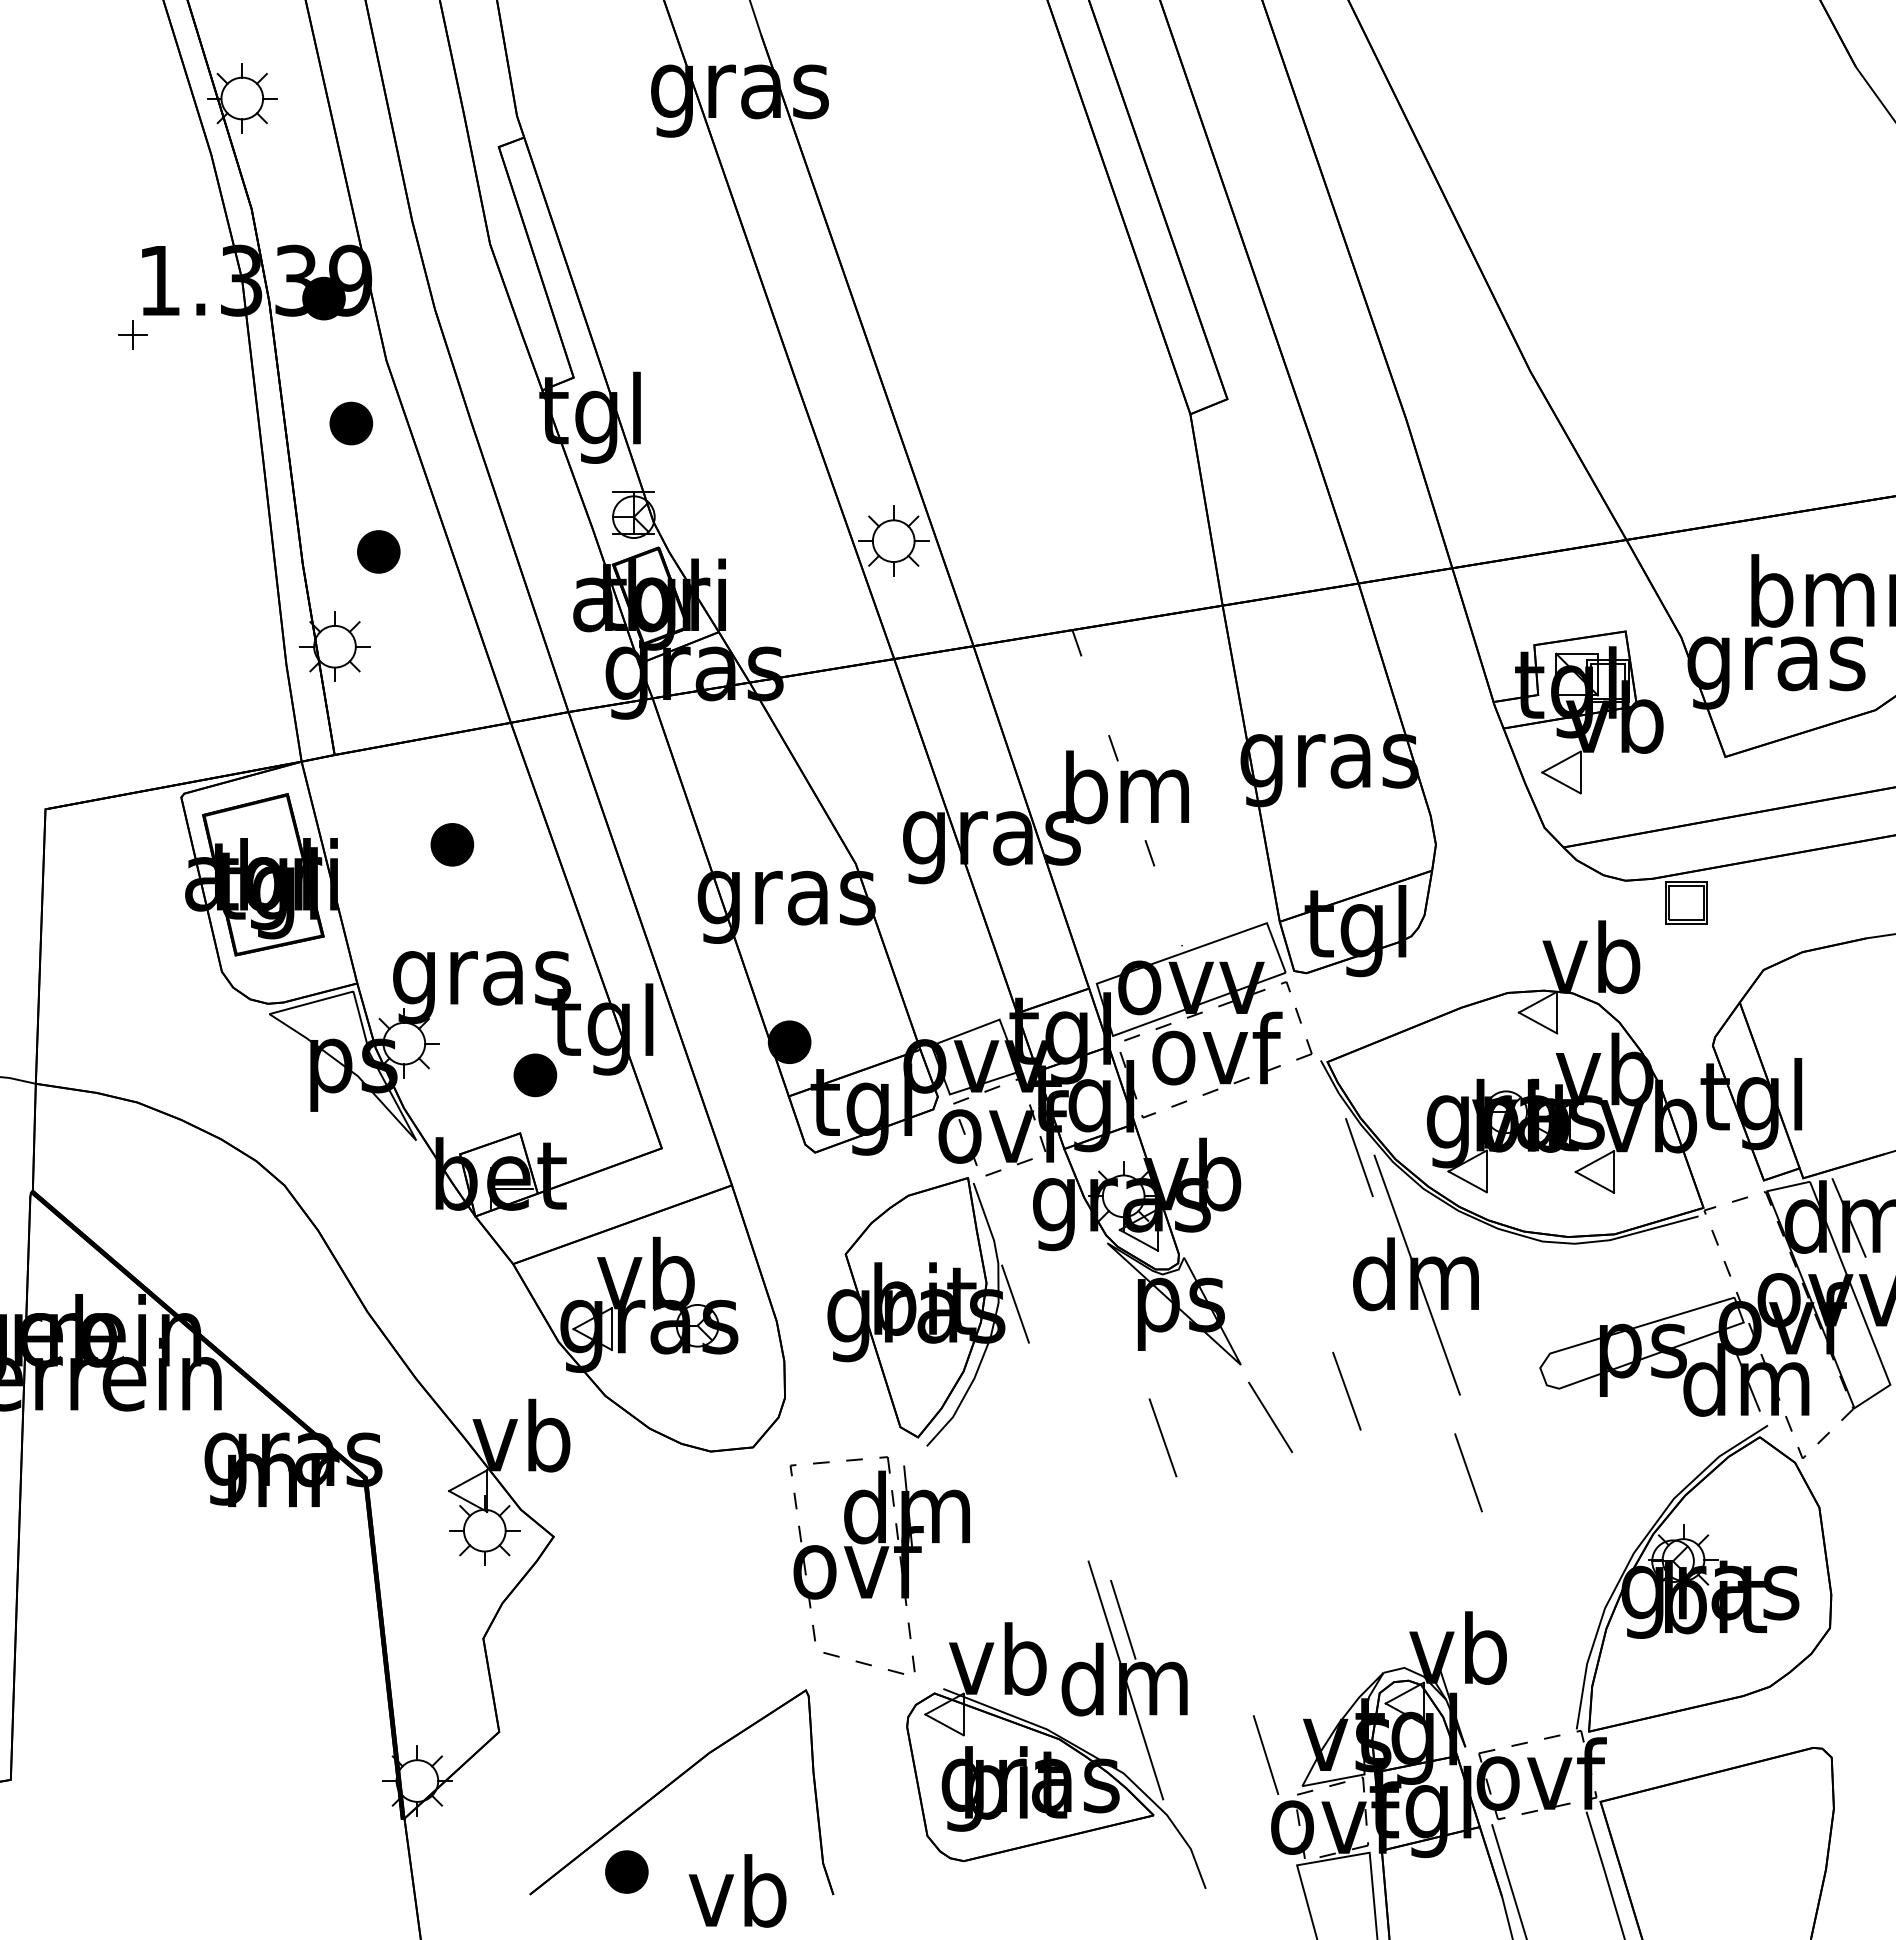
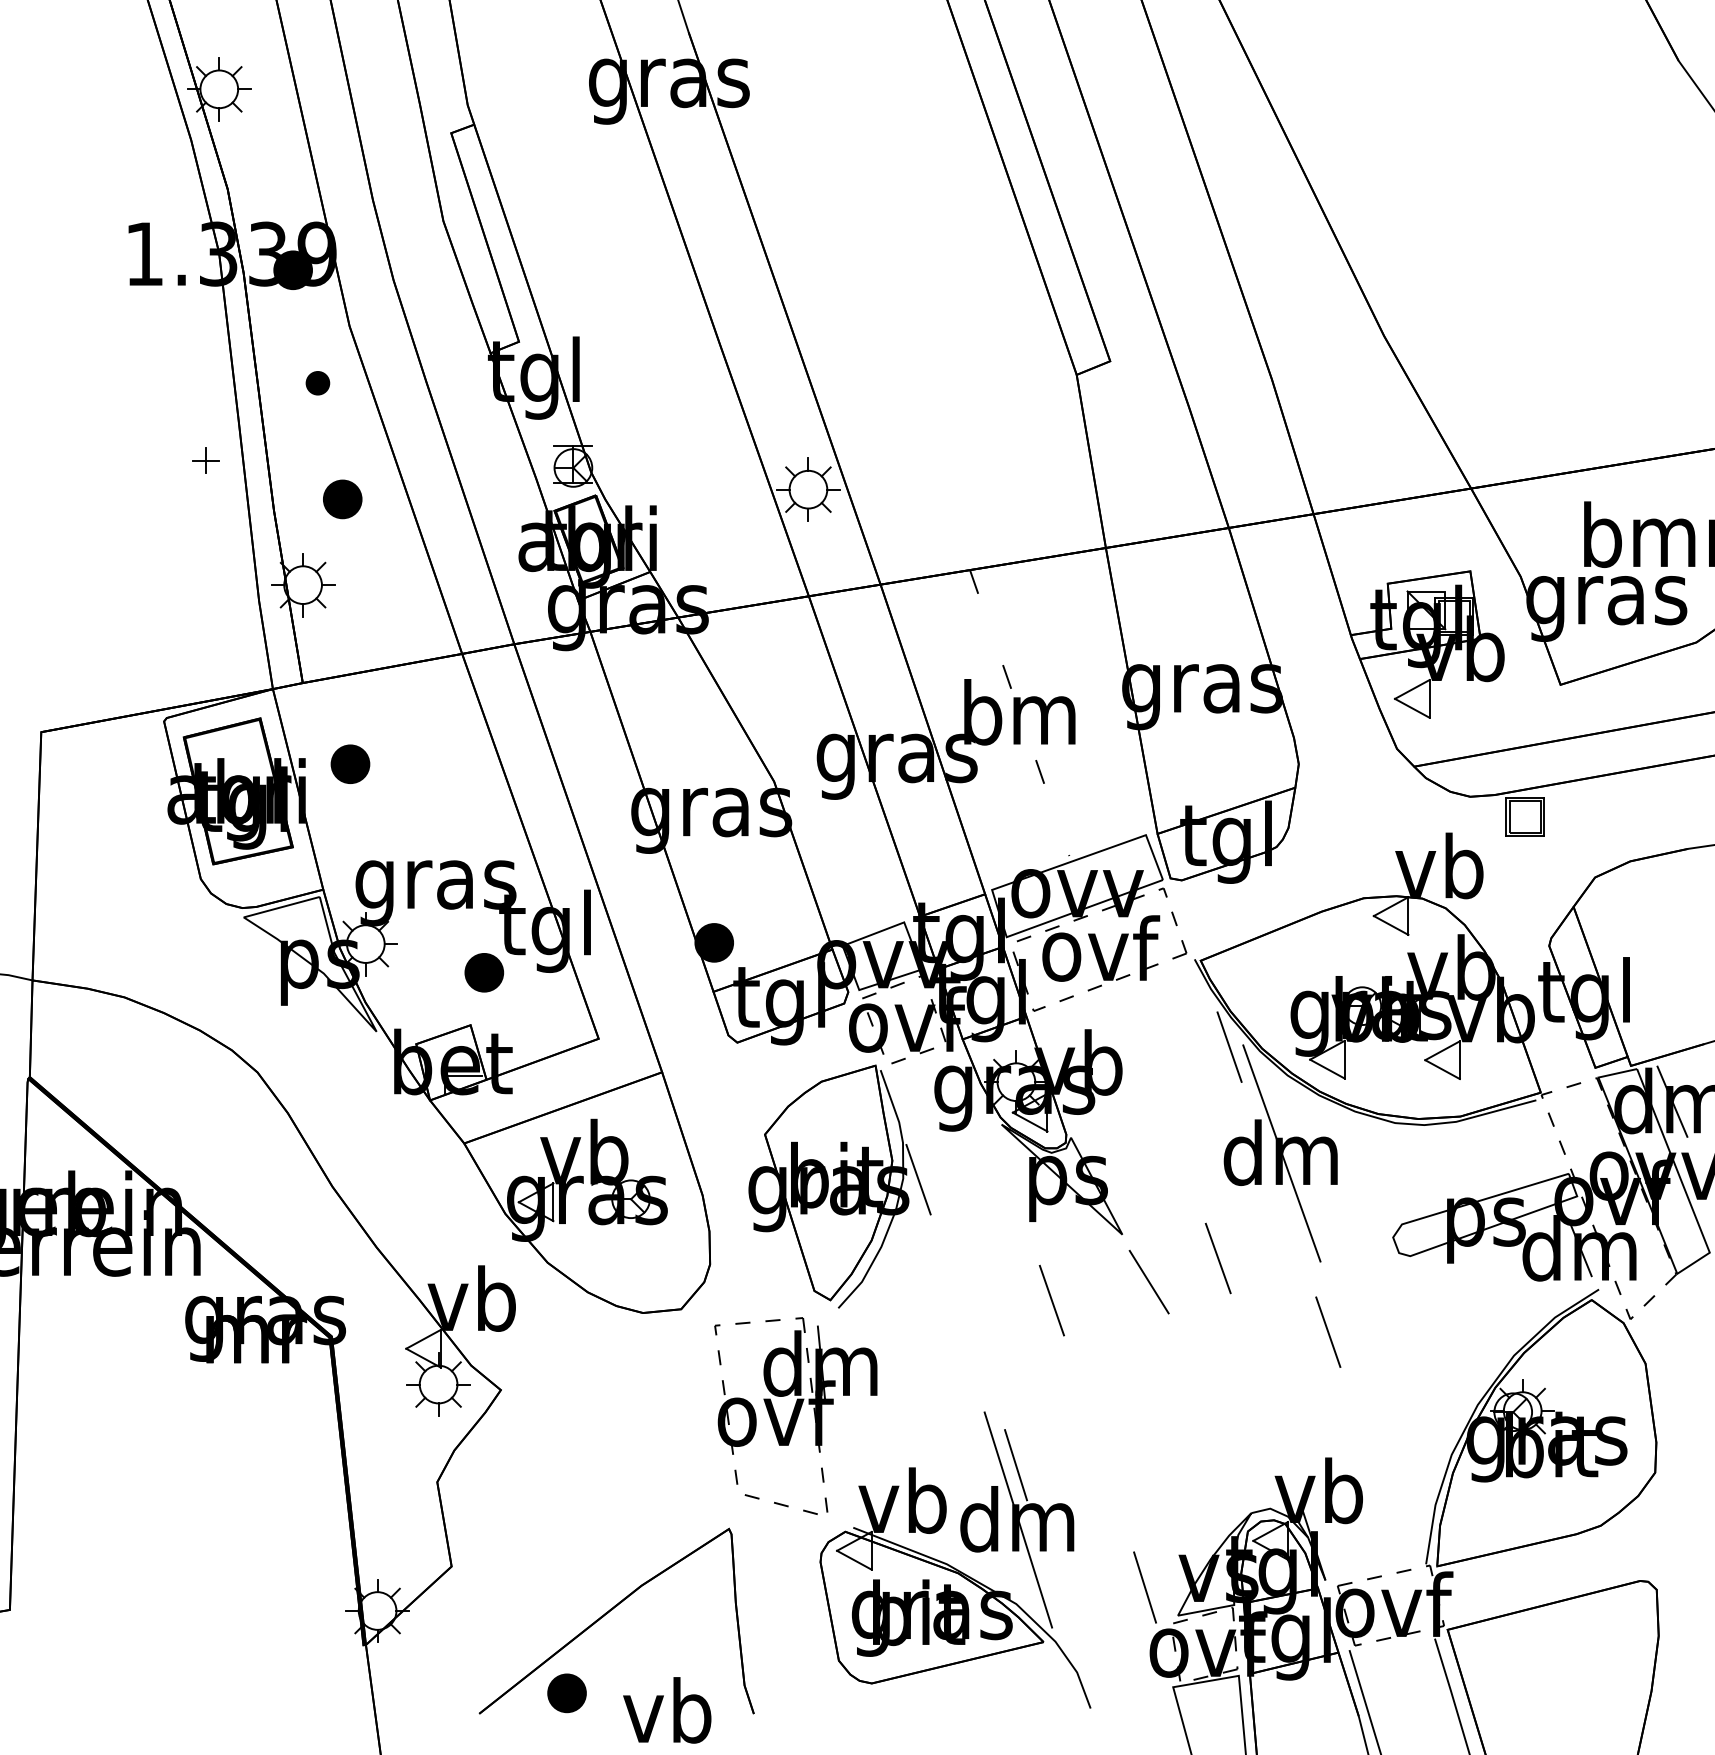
part: (132, 334) -> (205, 460), moved
part: (351, 423) -> (318, 383), size x0.6
part: (452, 844) -> (350, 763), moved

